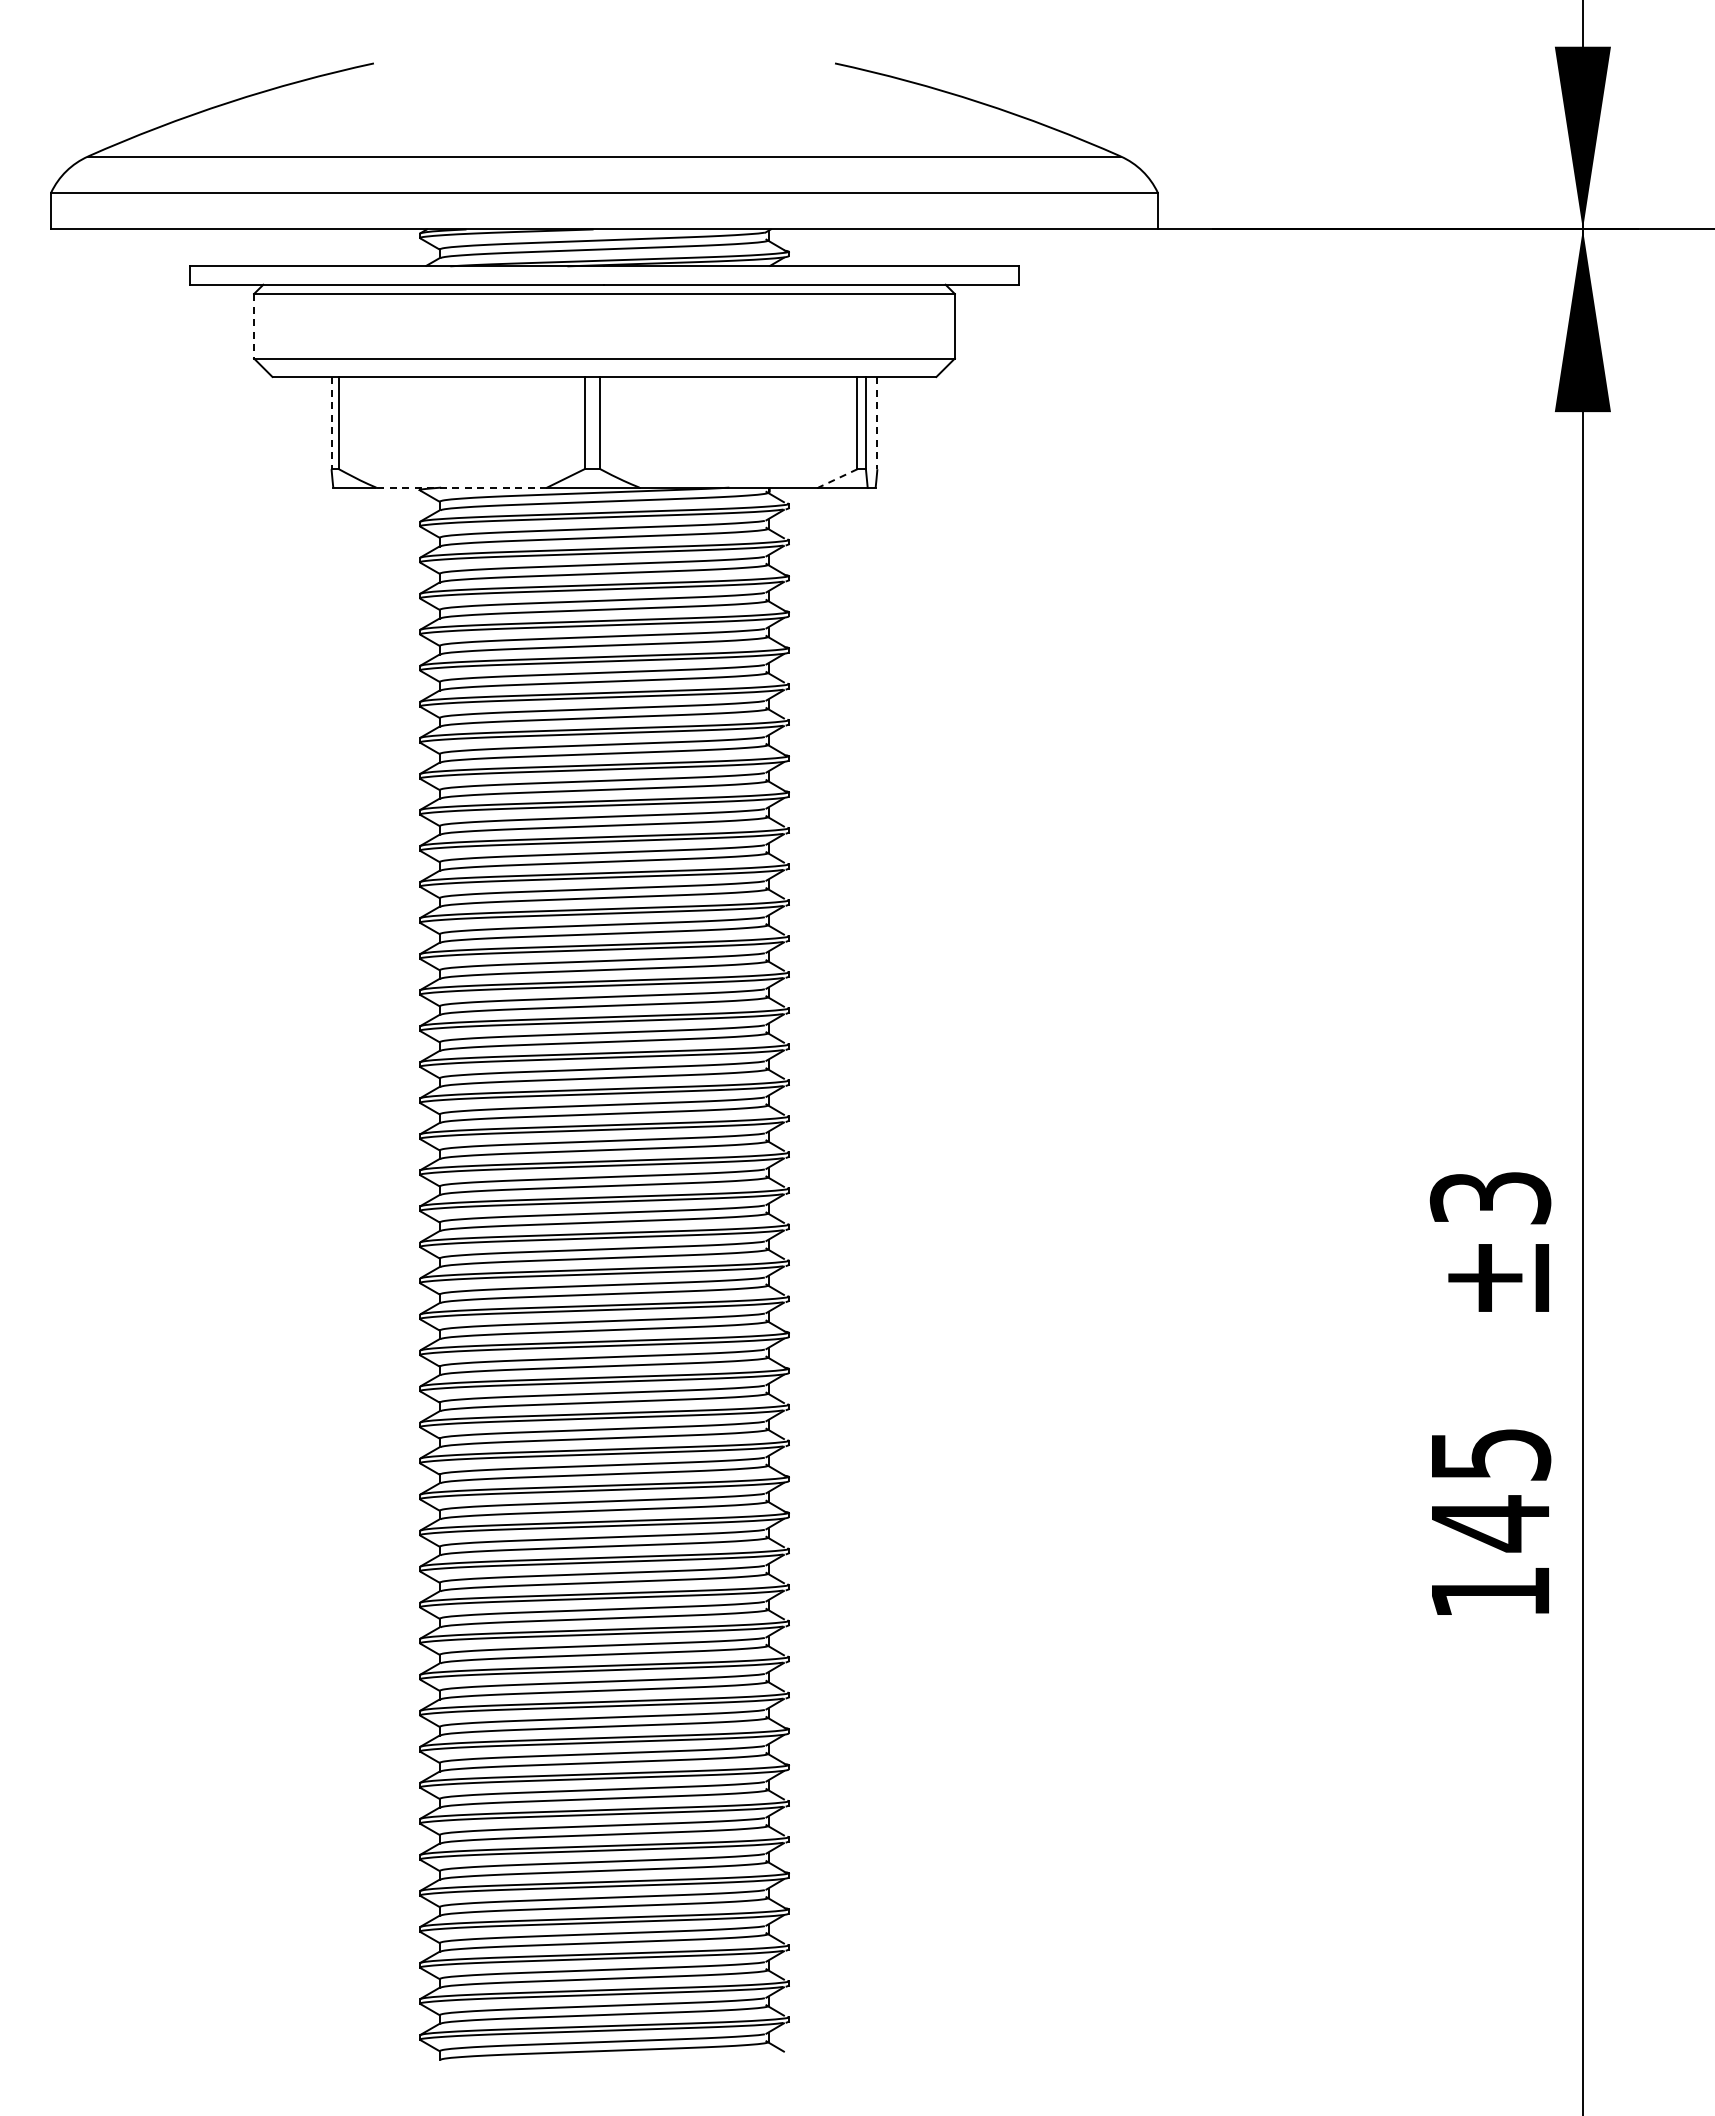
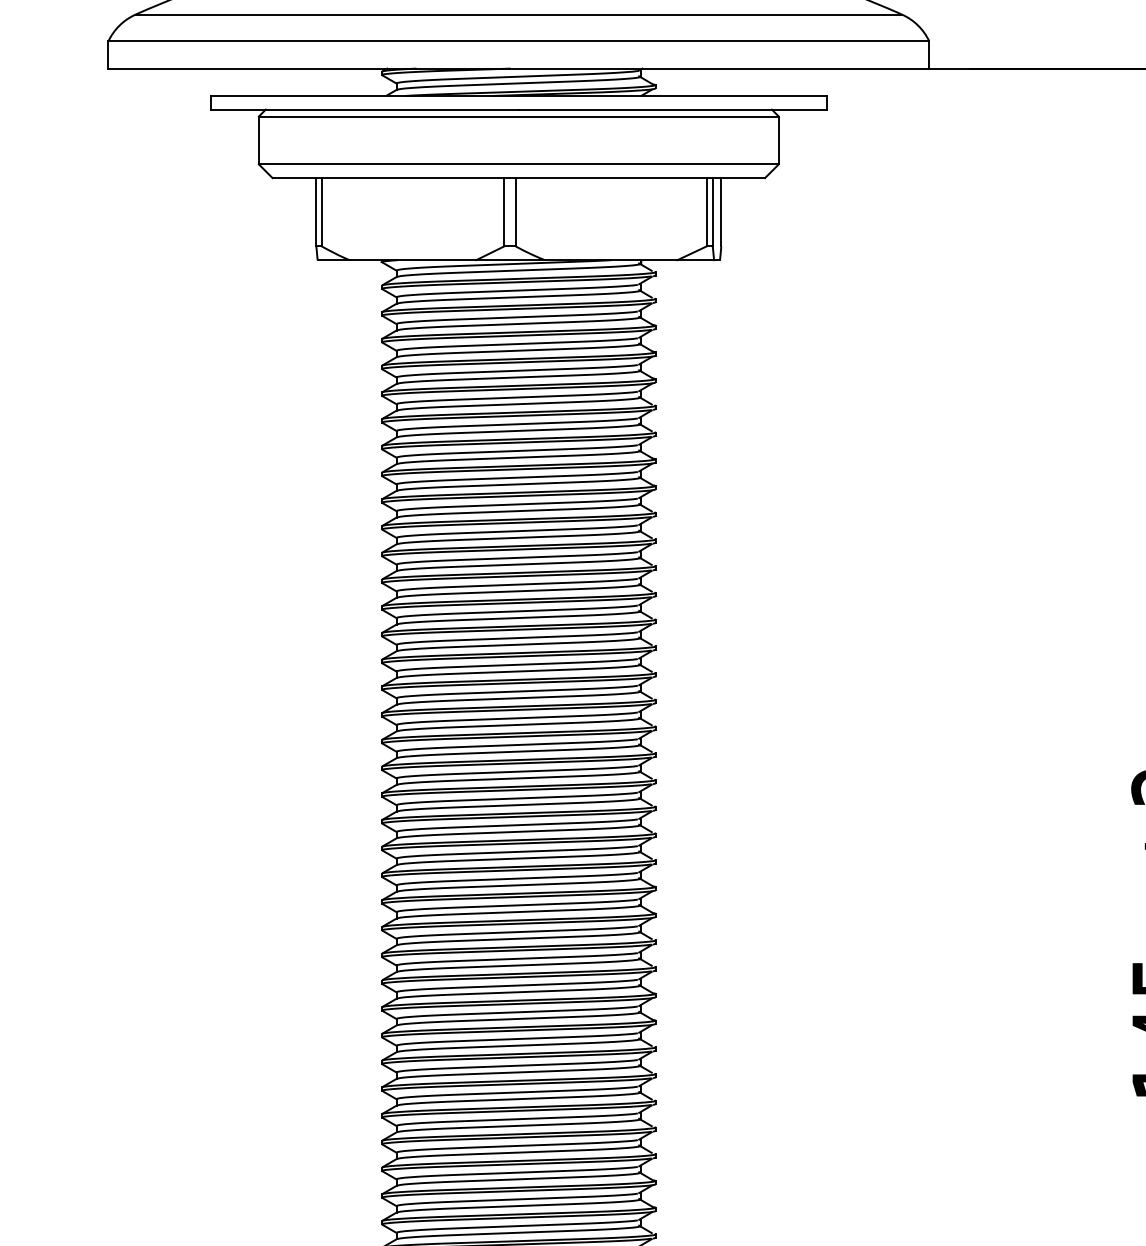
line: (254, 326) -> (259, 140), dashed -> solid
line: (331, 423) -> (316, 212), dashed -> solid
line: (877, 423) -> (721, 212), dashed -> solid
line: (837, 478) -> (691, 253), dashed -> solid
line: (461, 487) -> (412, 260), dashed -> solid

